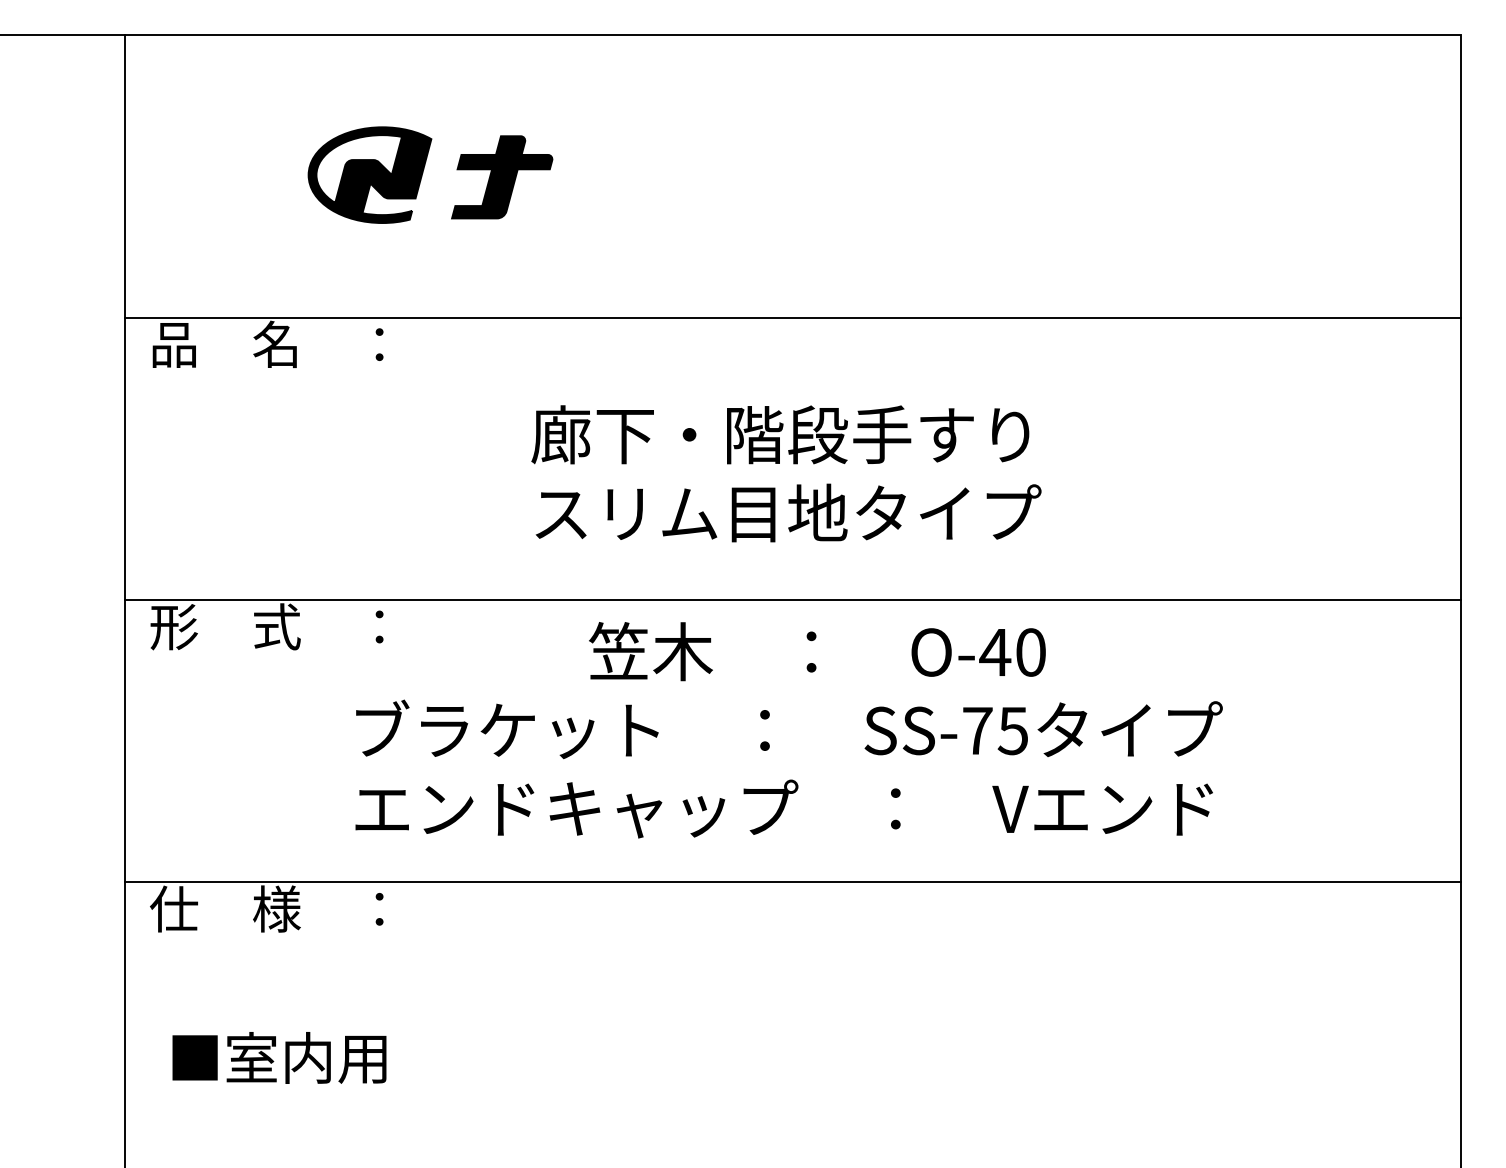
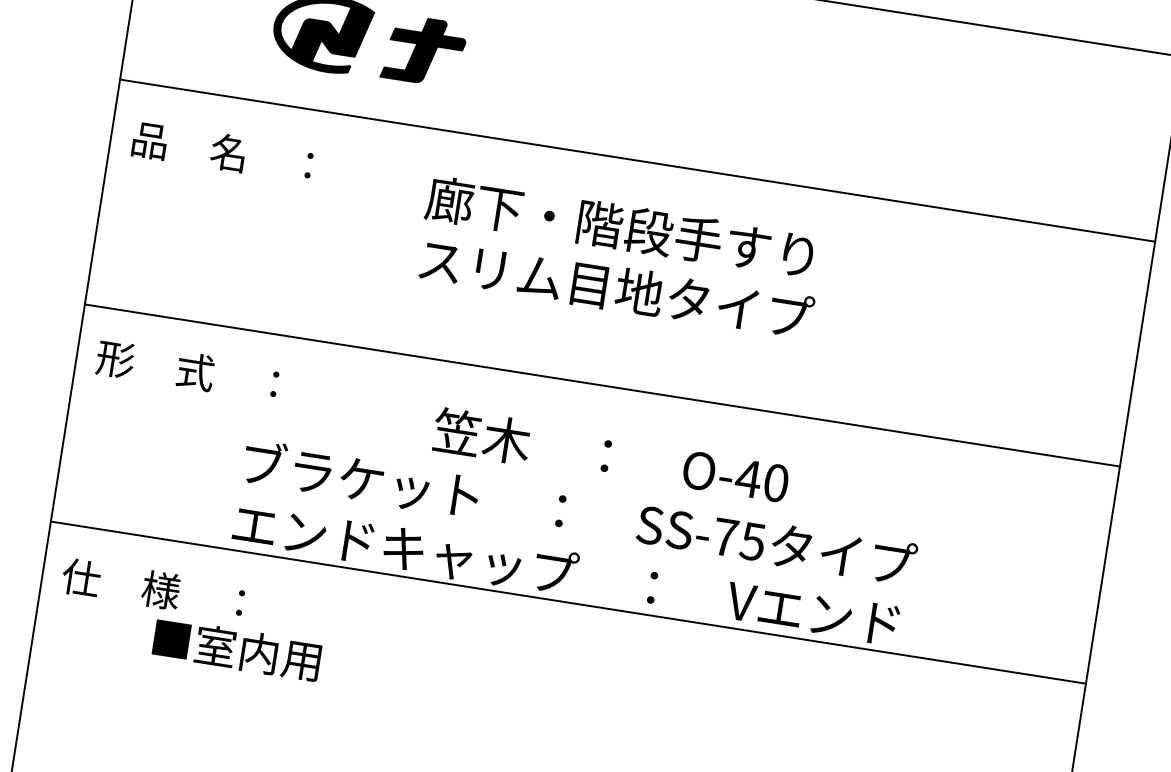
line: (792, 317) -> (637, 160), moved
text: (786, 473) -> (619, 257), moved
line: (792, 599) -> (602, 385), moved
line: (792, 882) -> (568, 602), moved
text: (279, 1057) -> (237, 649), moved

